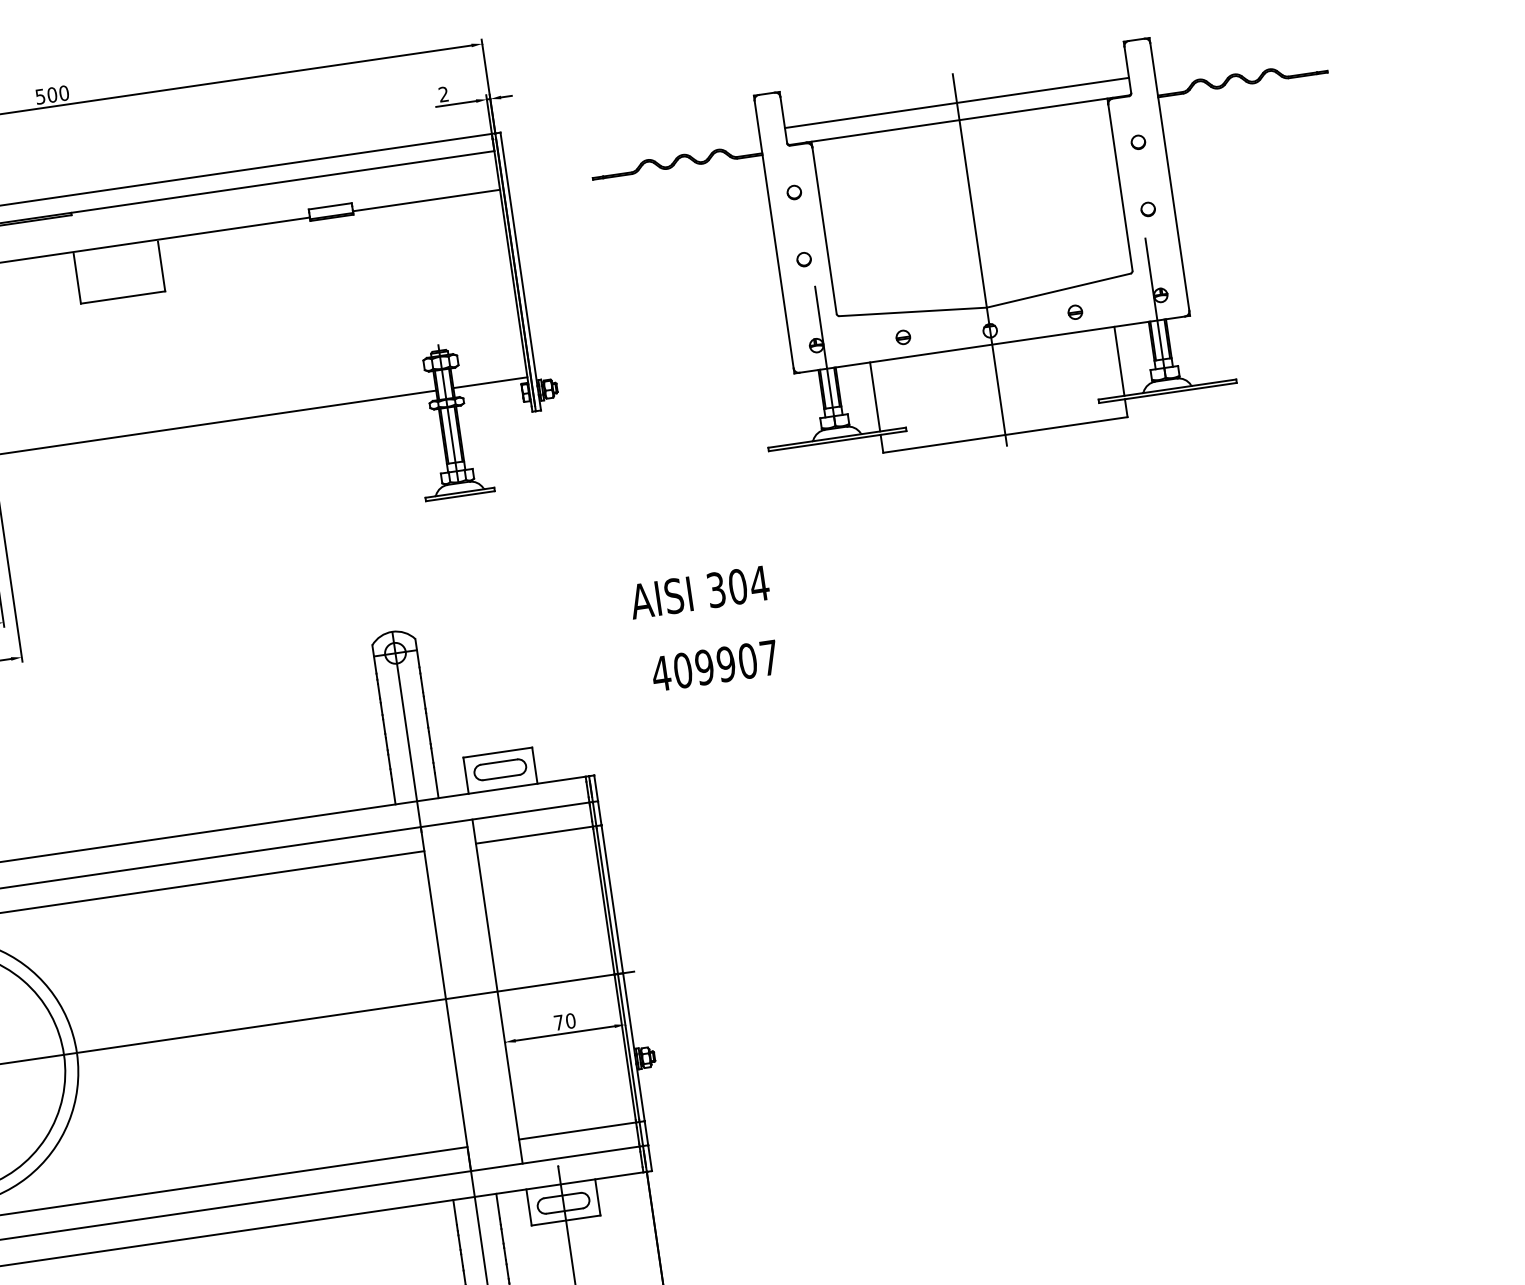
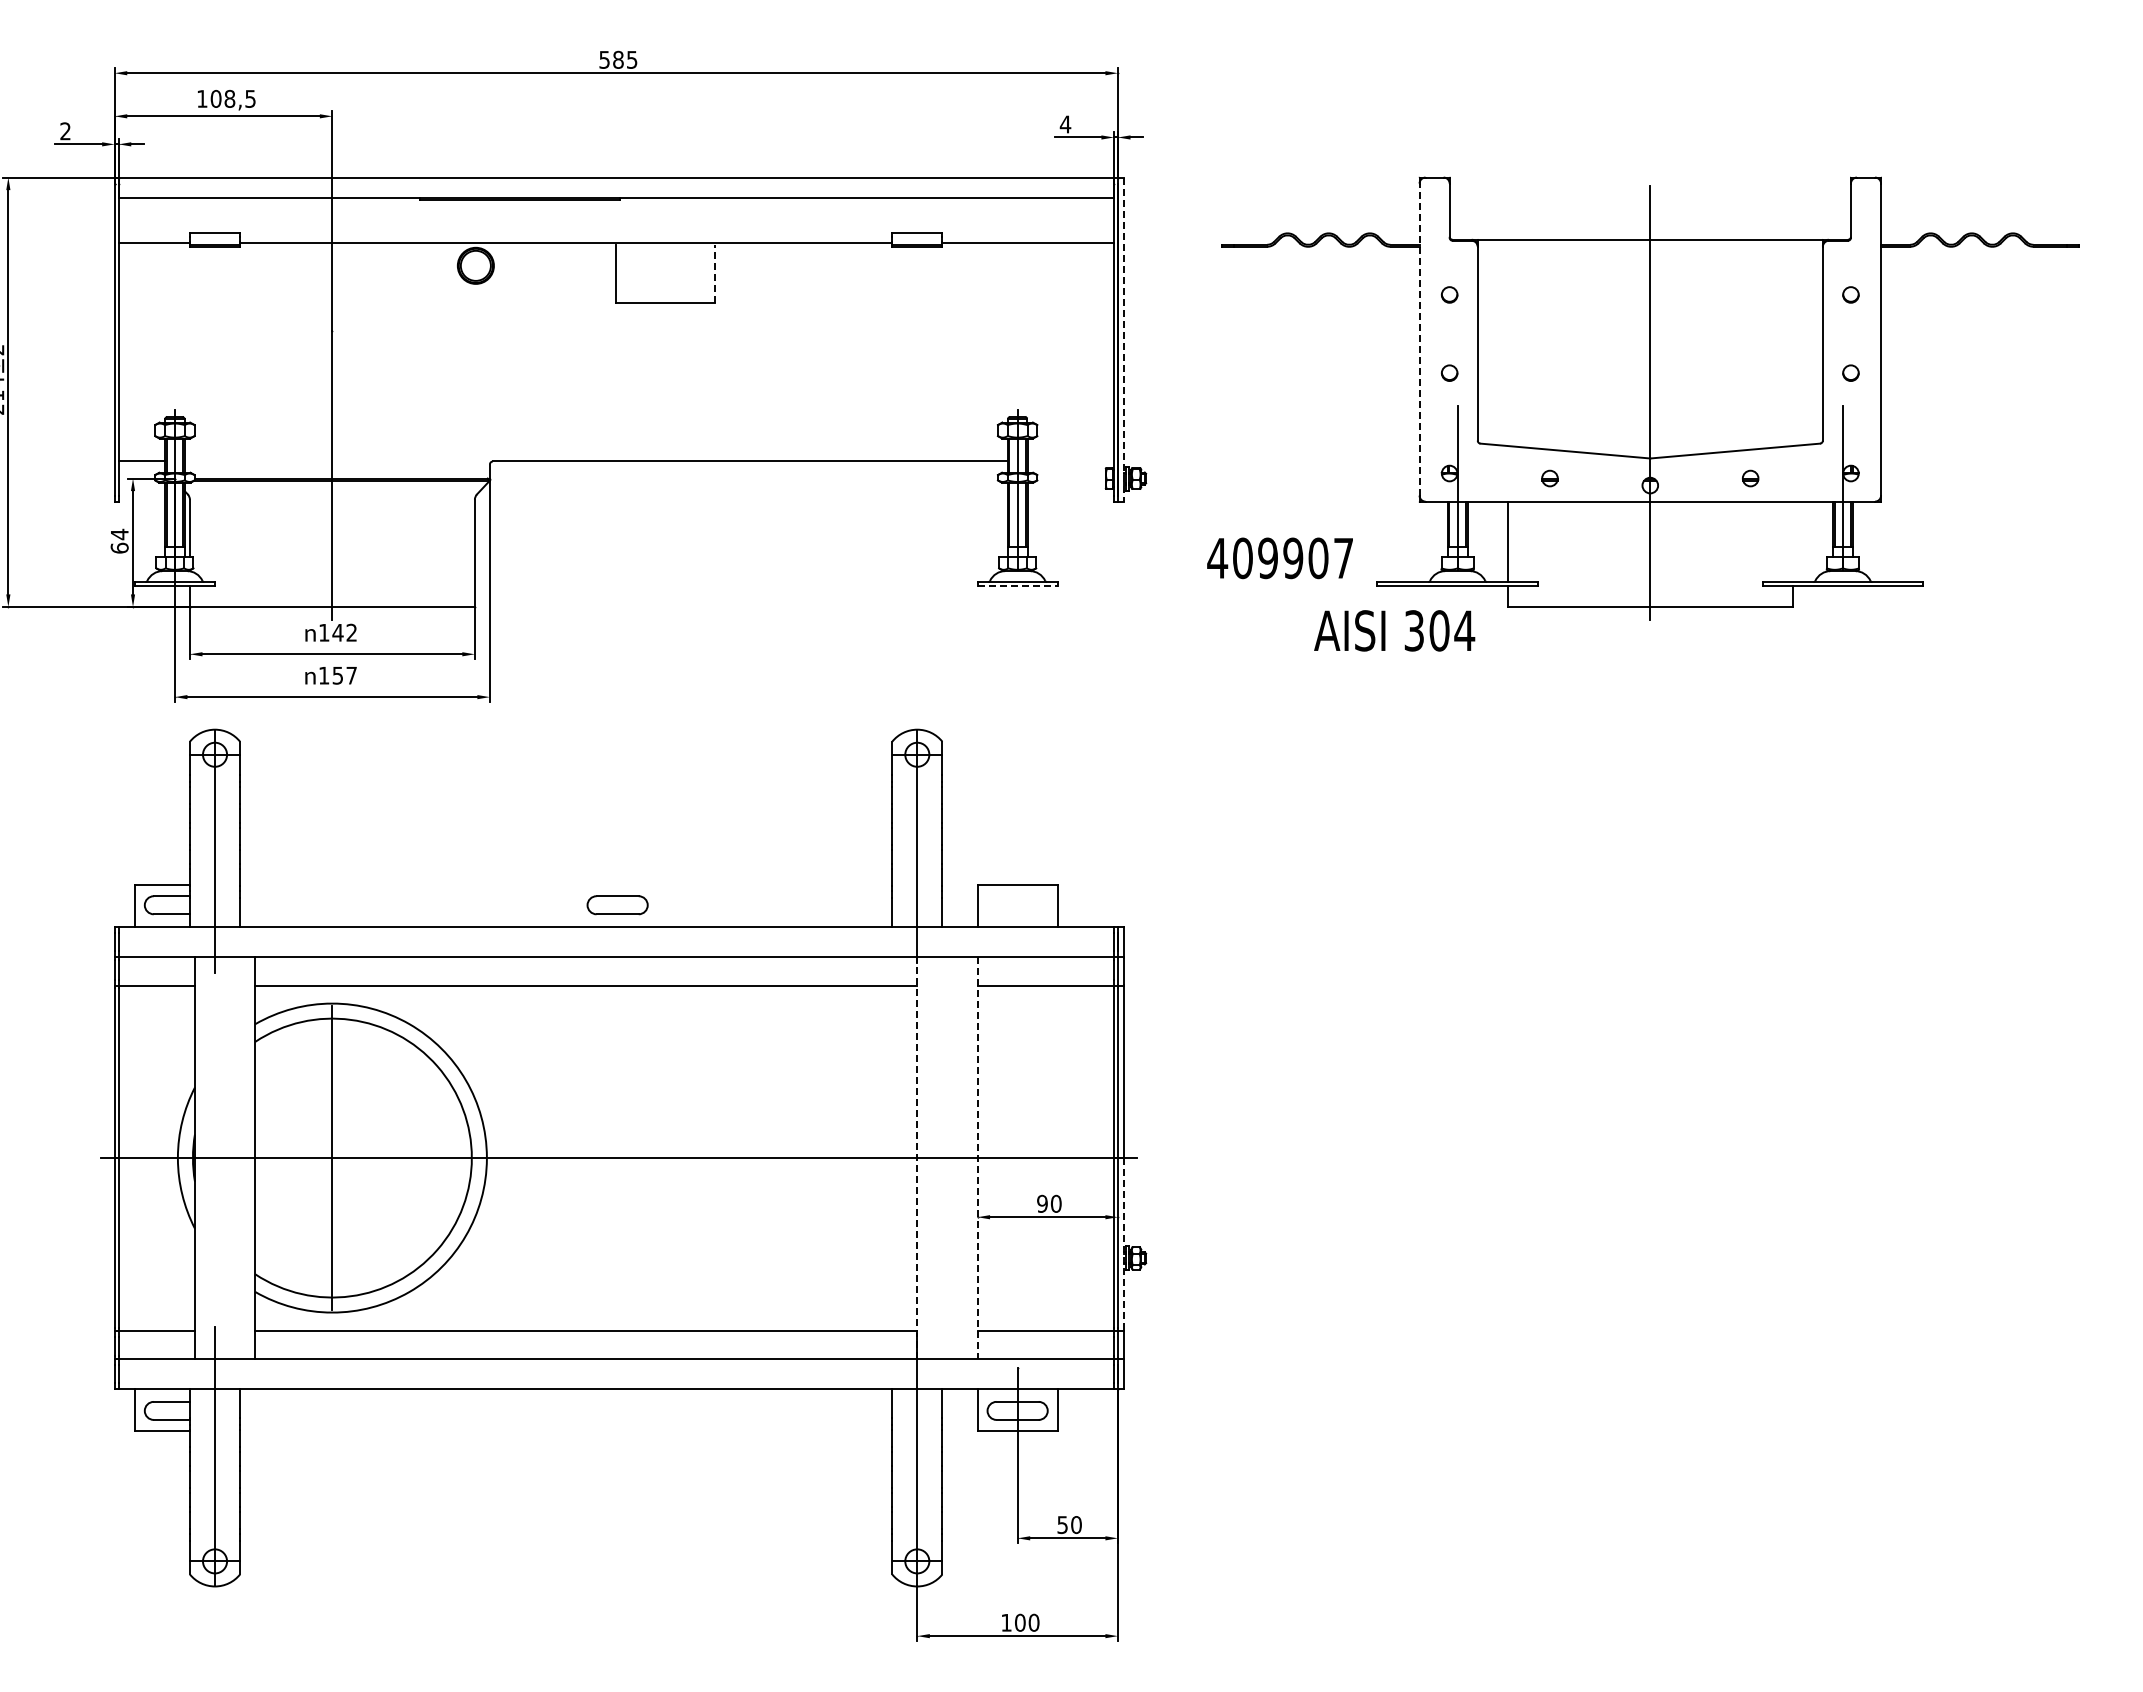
text: (58, 93) -> (625, 59), 500 -> 585
text: (443, 94) -> (1065, 124), 2 -> 4
line: (956, 102) -> (1649, 219), removed
line: (774, 234) -> (1419, 339), solid -> dashed
line: (161, 266) -> (714, 274), solid -> dashed
line: (521, 271) -> (1124, 339), solid -> dashed
line: (1119, 361) -> (1792, 541), removed
line: (490, 382) -> (1070, 461), removed
line: (461, 496) -> (1018, 586), solid -> dashed
text: (699, 592) -> (1394, 630), moved
text: (714, 666) -> (1279, 558), moved
part: (500, 770) -> (617, 905), moved
line: (497, 991) -> (977, 1158), solid -> dashed
line: (446, 999) -> (917, 1158), solid -> dashed
text: (558, 1022) -> (1042, 1203), 70 -> 90
line: (634, 1047) -> (1124, 1244), solid -> dashed

